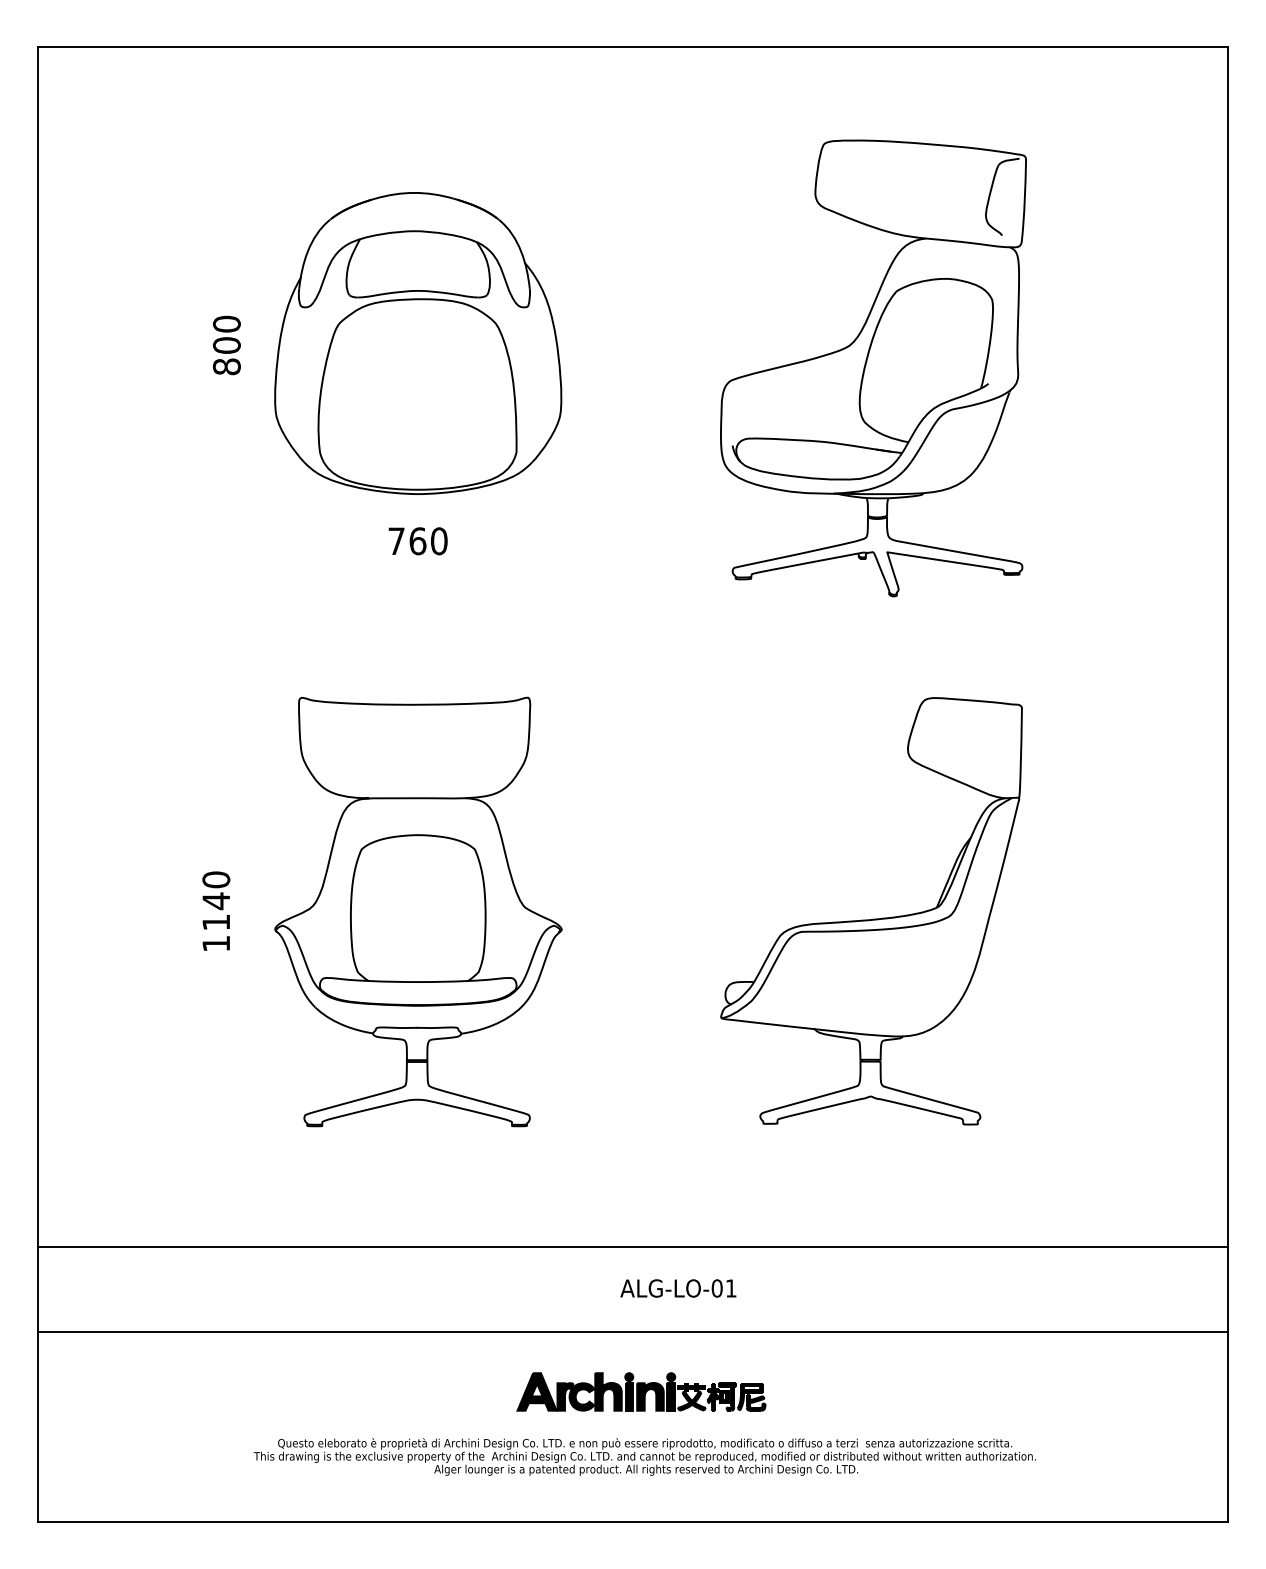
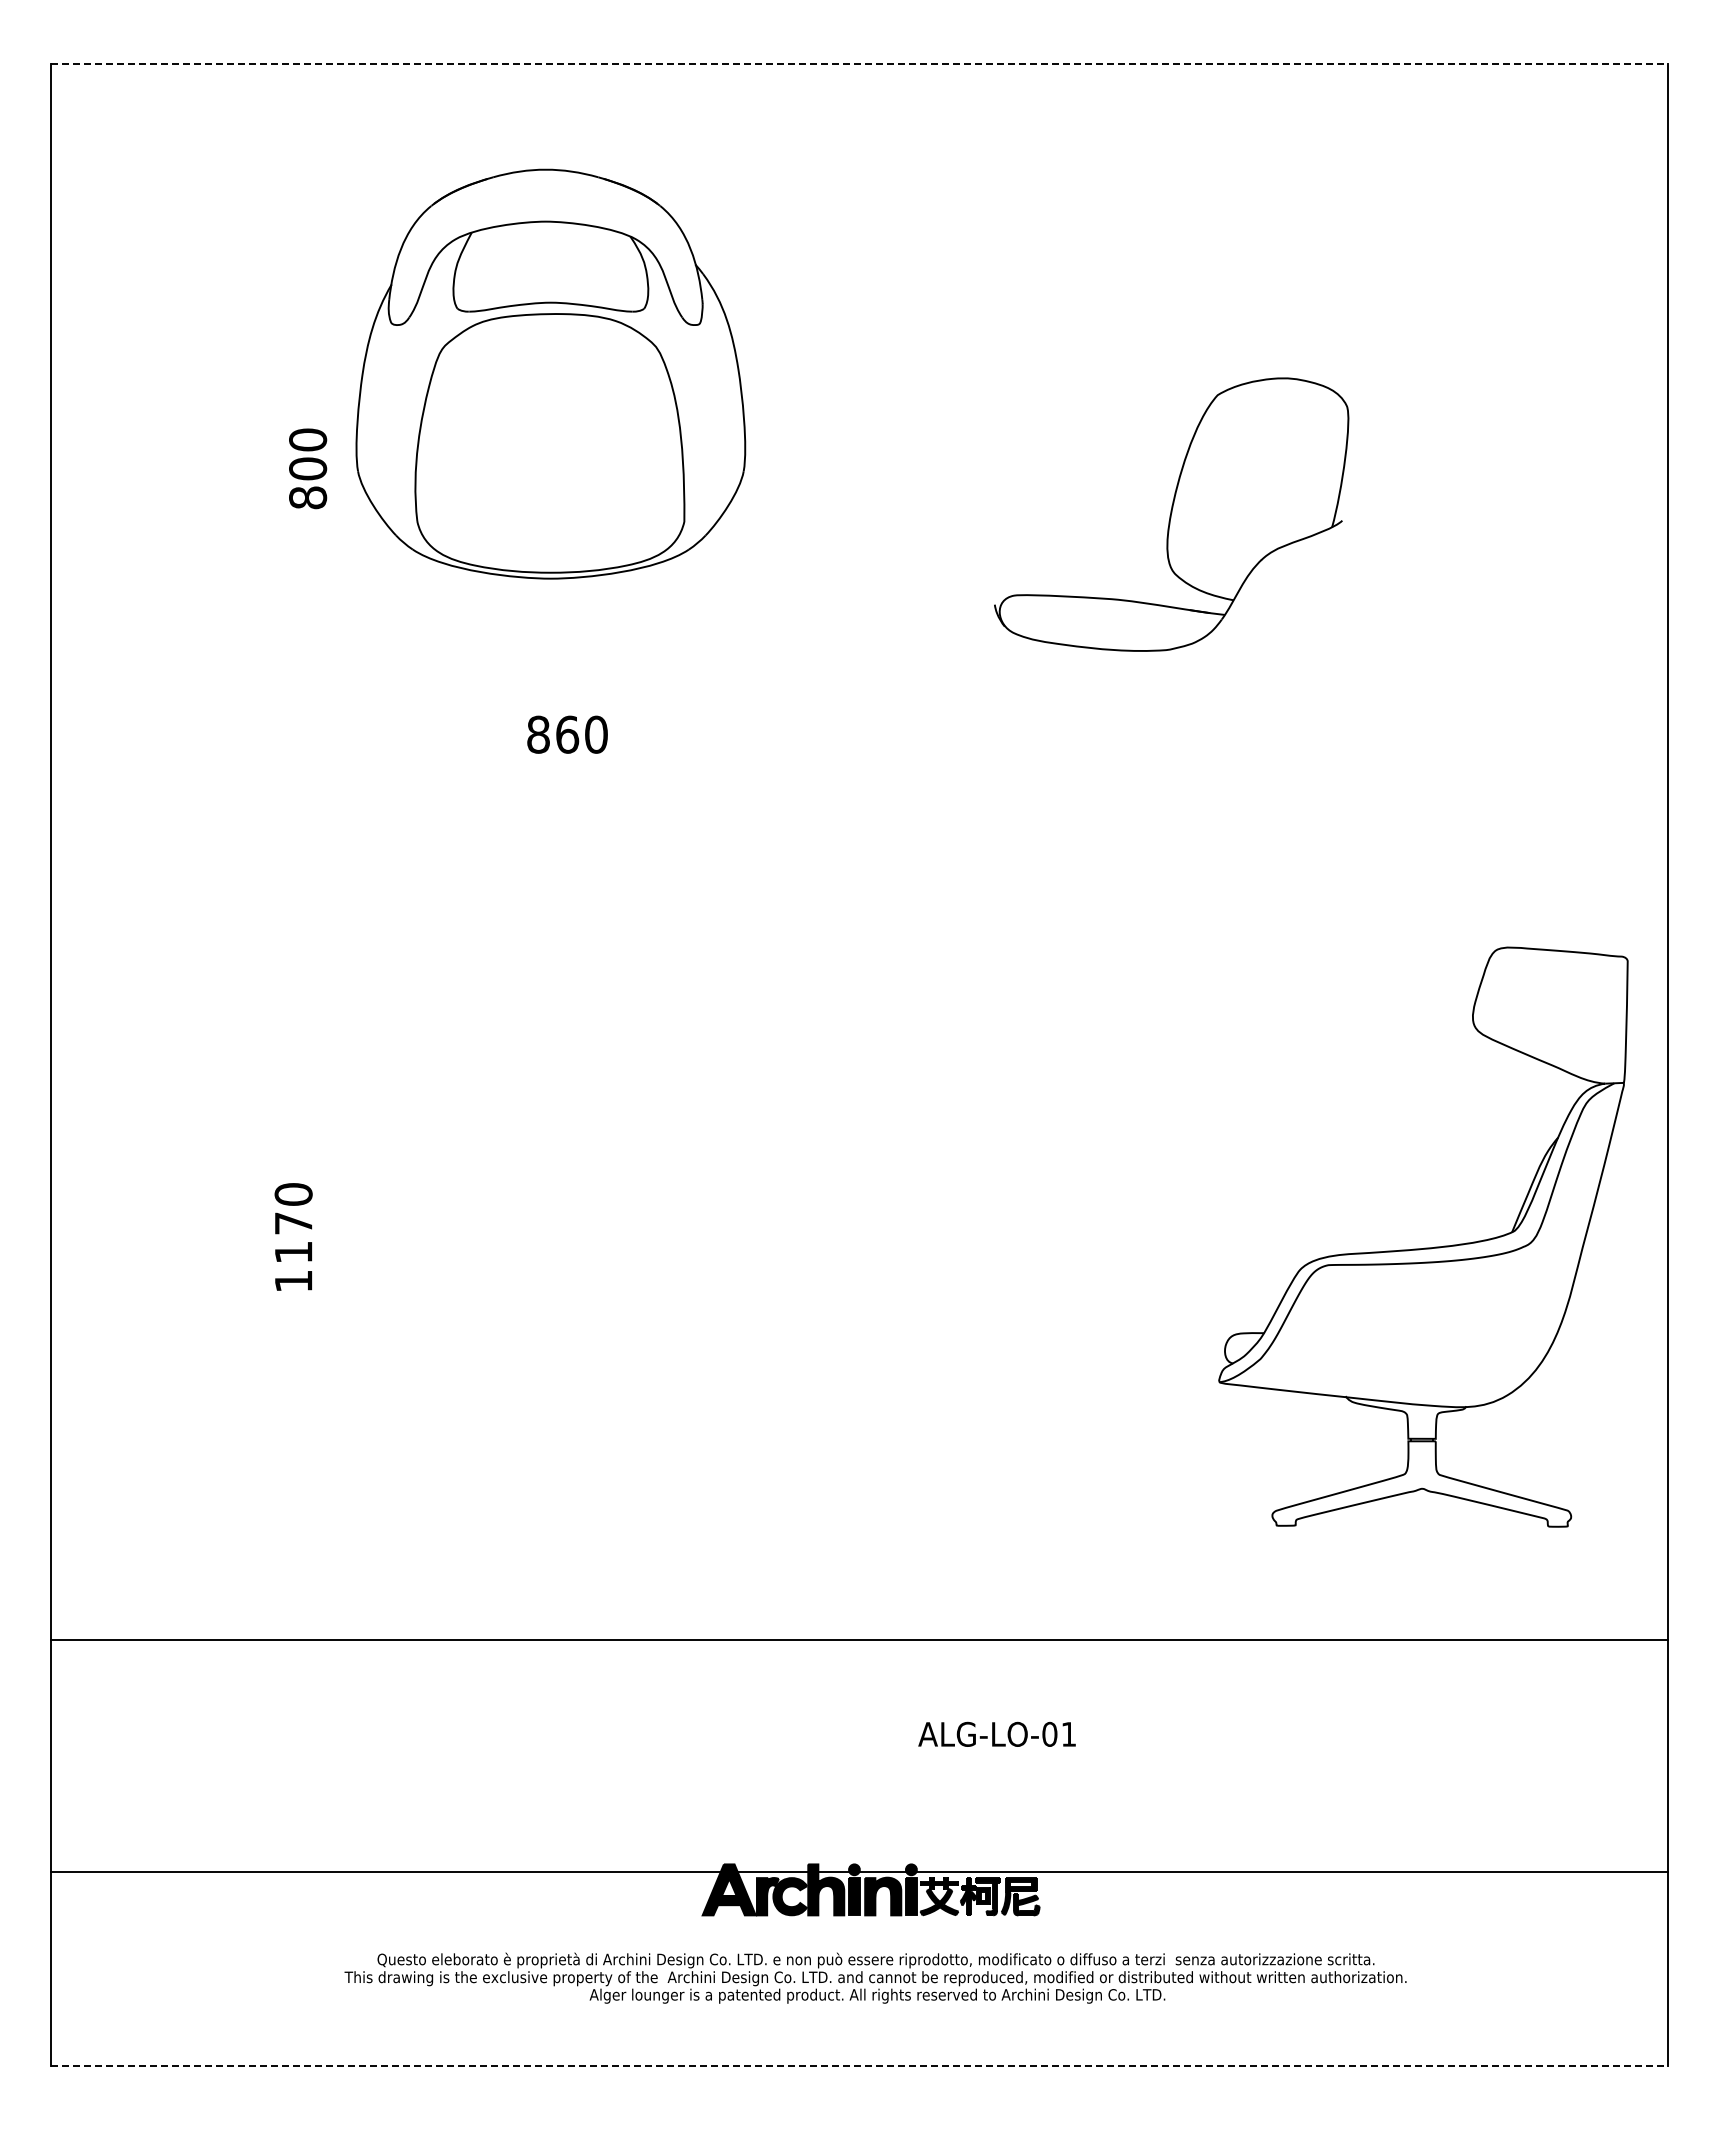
line: (633, 46) -> (859, 63), solid -> dashed
part: (417, 343) -> (550, 373), moved
part: (873, 368) -> (1186, 499), removed
text: (396, 541) -> (538, 734), 760 -> 860
text: (216, 901) -> (293, 1223), 1140 -> 1170
part: (417, 911) -> (567, 1237), removed
part: (872, 918) -> (1424, 1247), moved
line: (633, 1247) -> (859, 1639), moved
text: (677, 1287) -> (996, 1733), moved
line: (633, 1332) -> (859, 1871), moved
line: (633, 1522) -> (859, 2066), solid -> dashed

